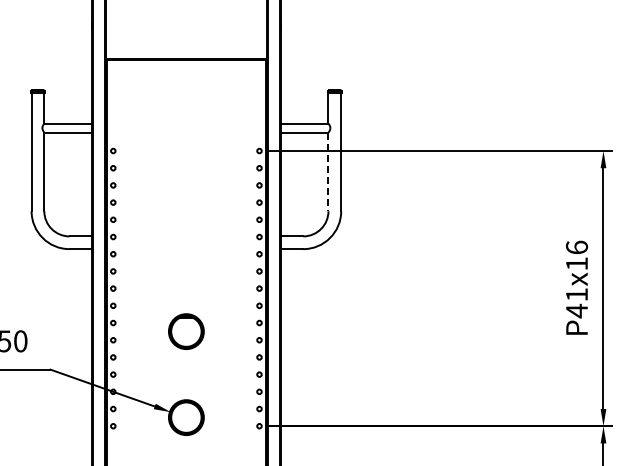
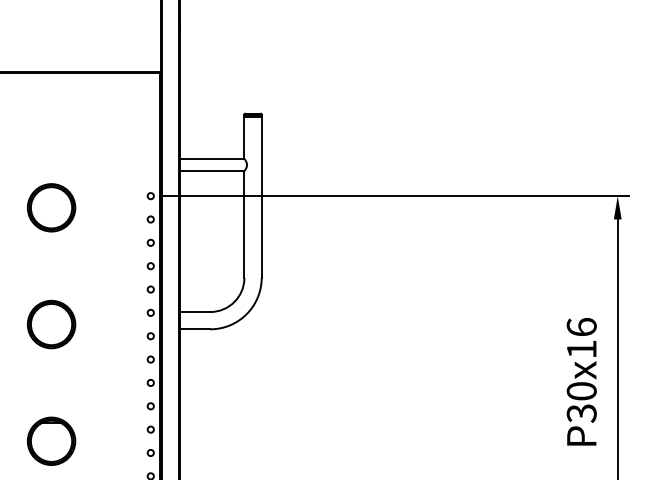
part: (186, 159) -> (51, 207), added
line: (328, 172) -> (244, 225), dashed -> solid
part: (186, 245) -> (51, 324), added
text: (577, 303) -> (582, 403), P41x16 -> P30x16

